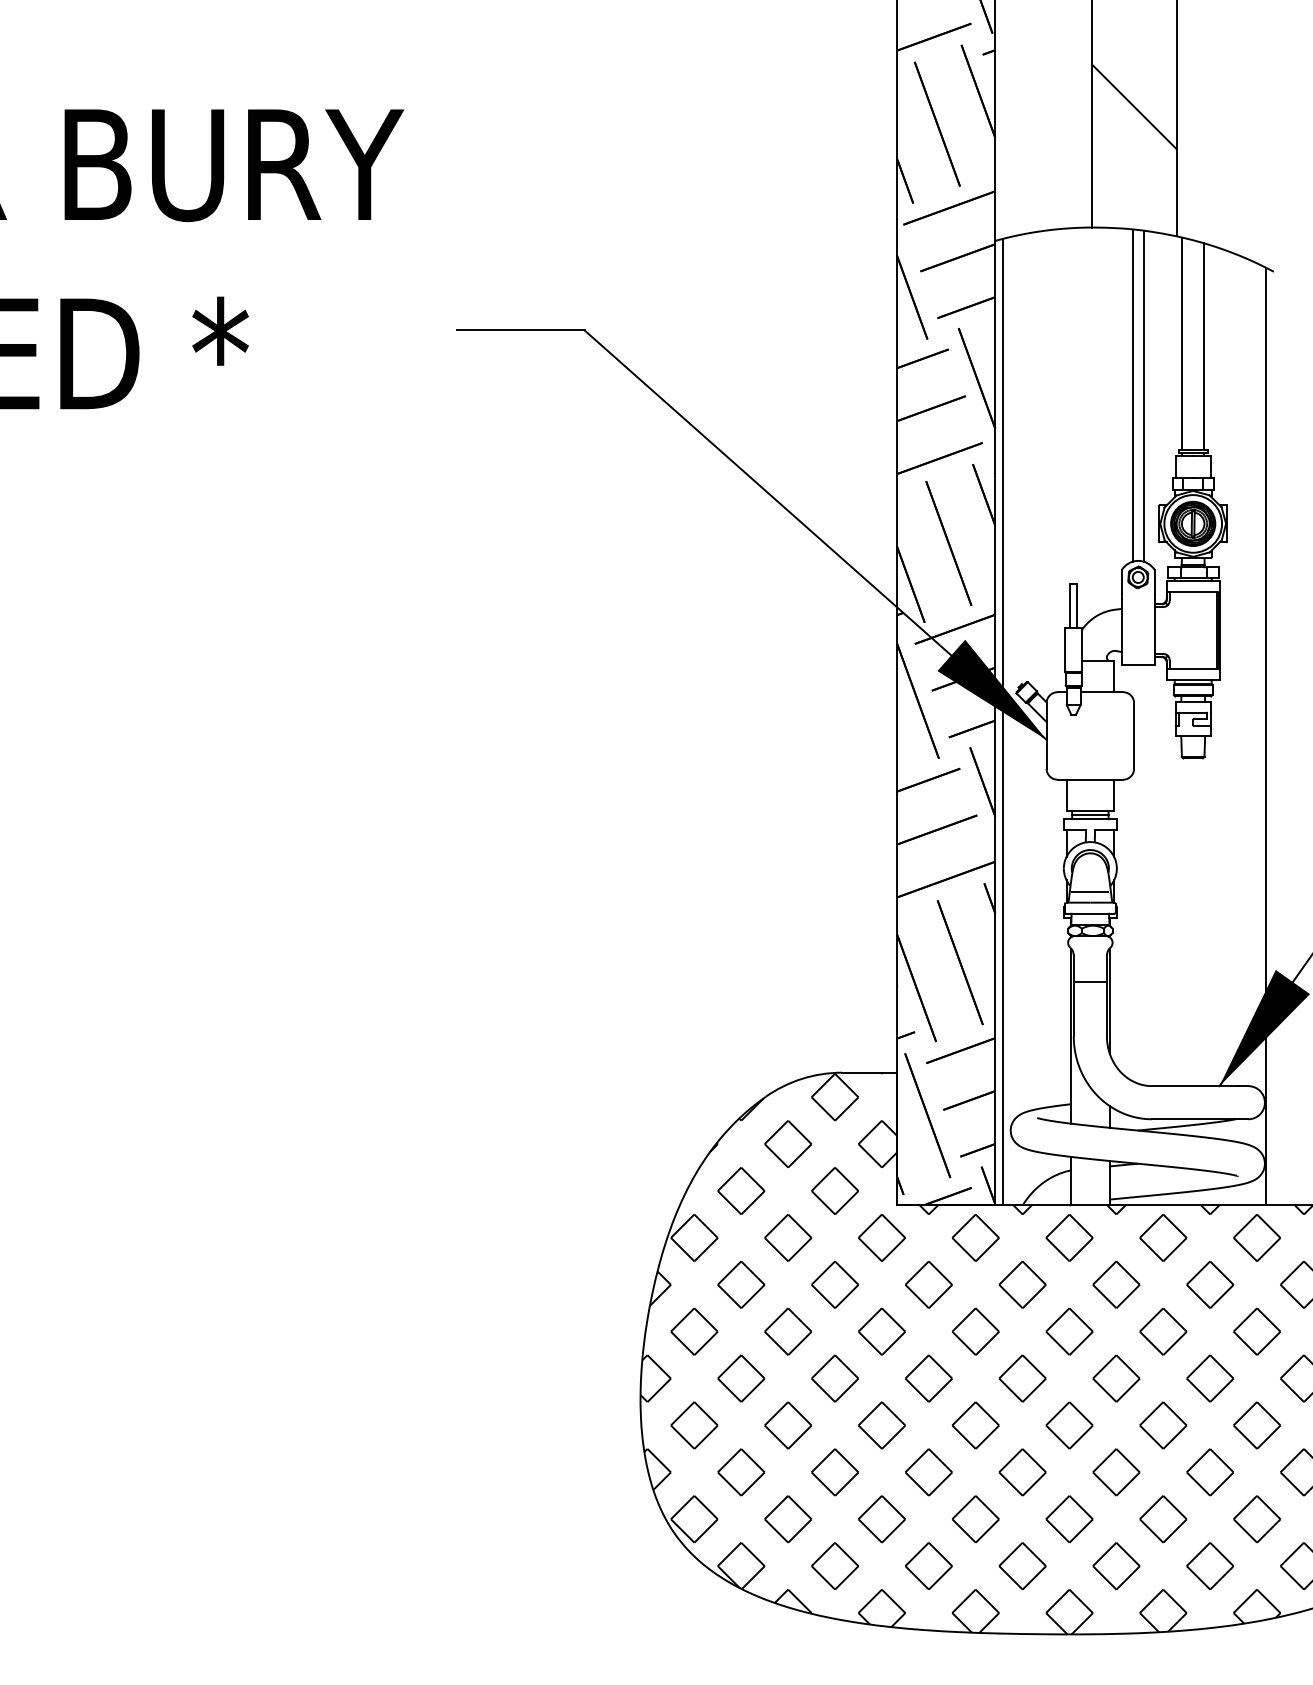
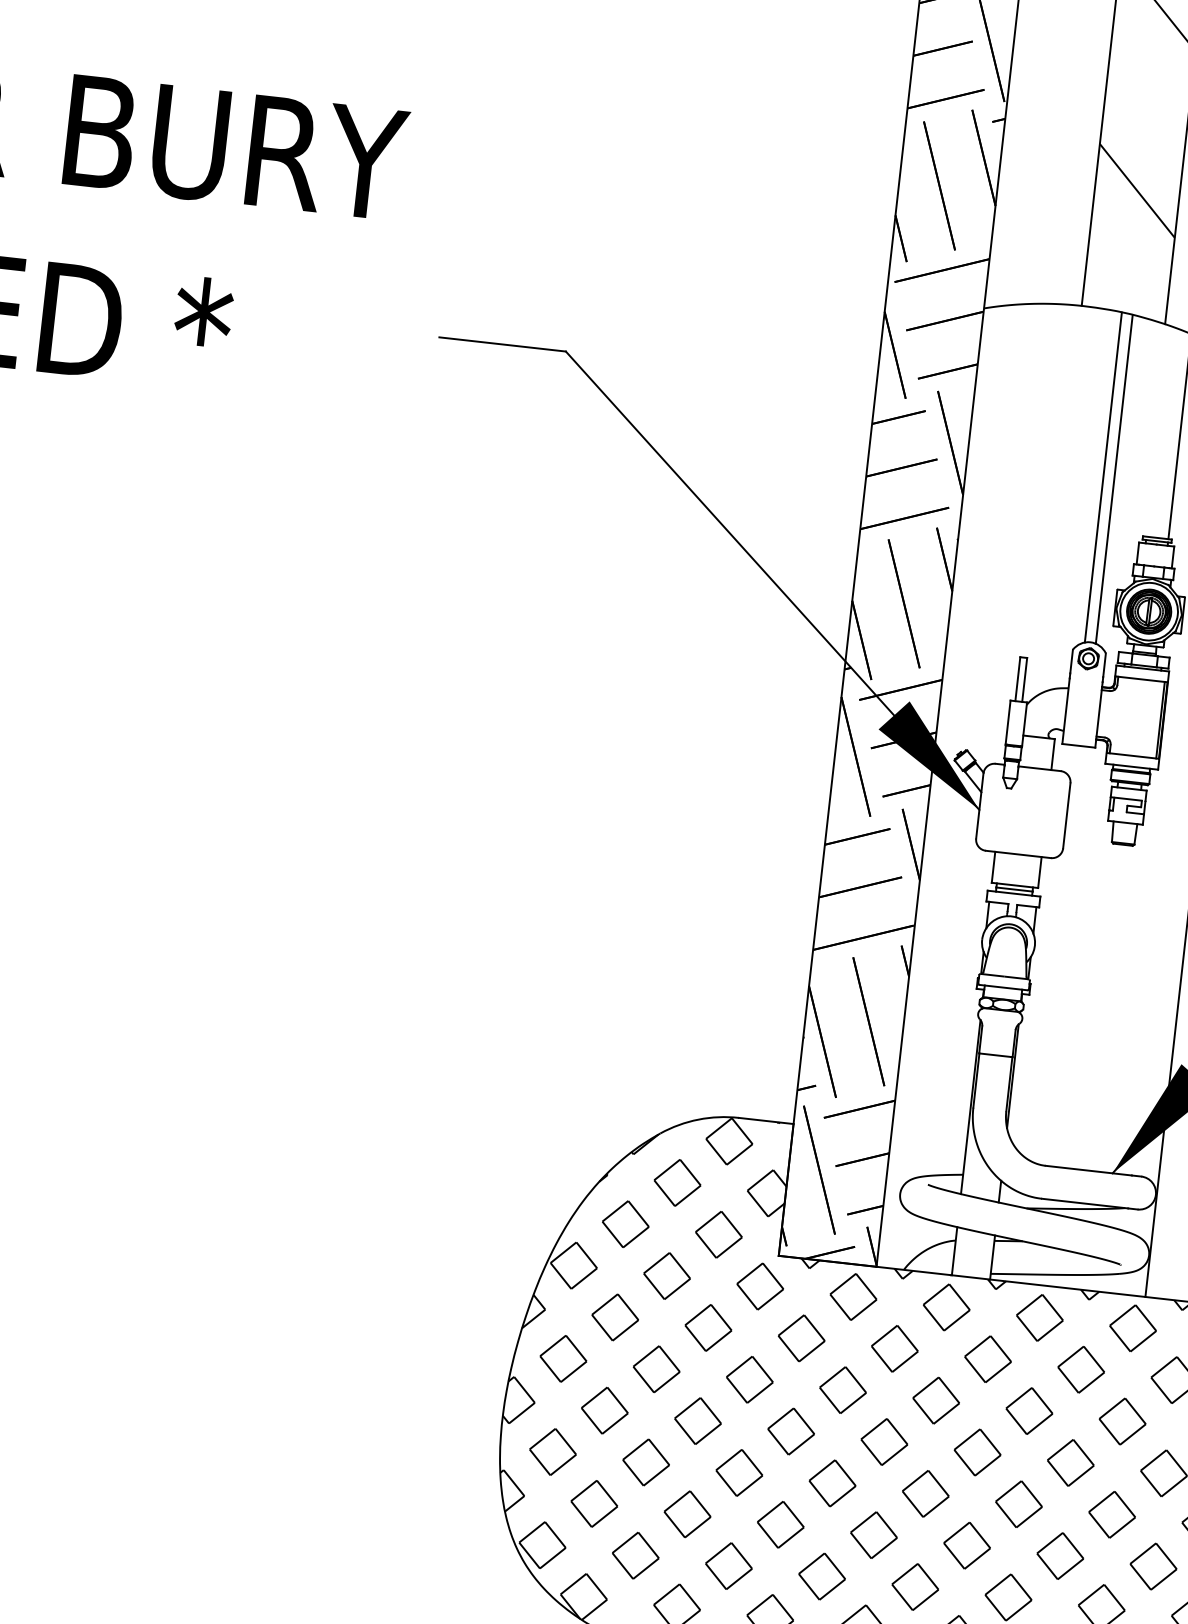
line: (1182, 343) -> (1158, 431), removed
line: (1003, 721) -> (938, 786), removed
line: (1090, 891) -> (1006, 965), removed

